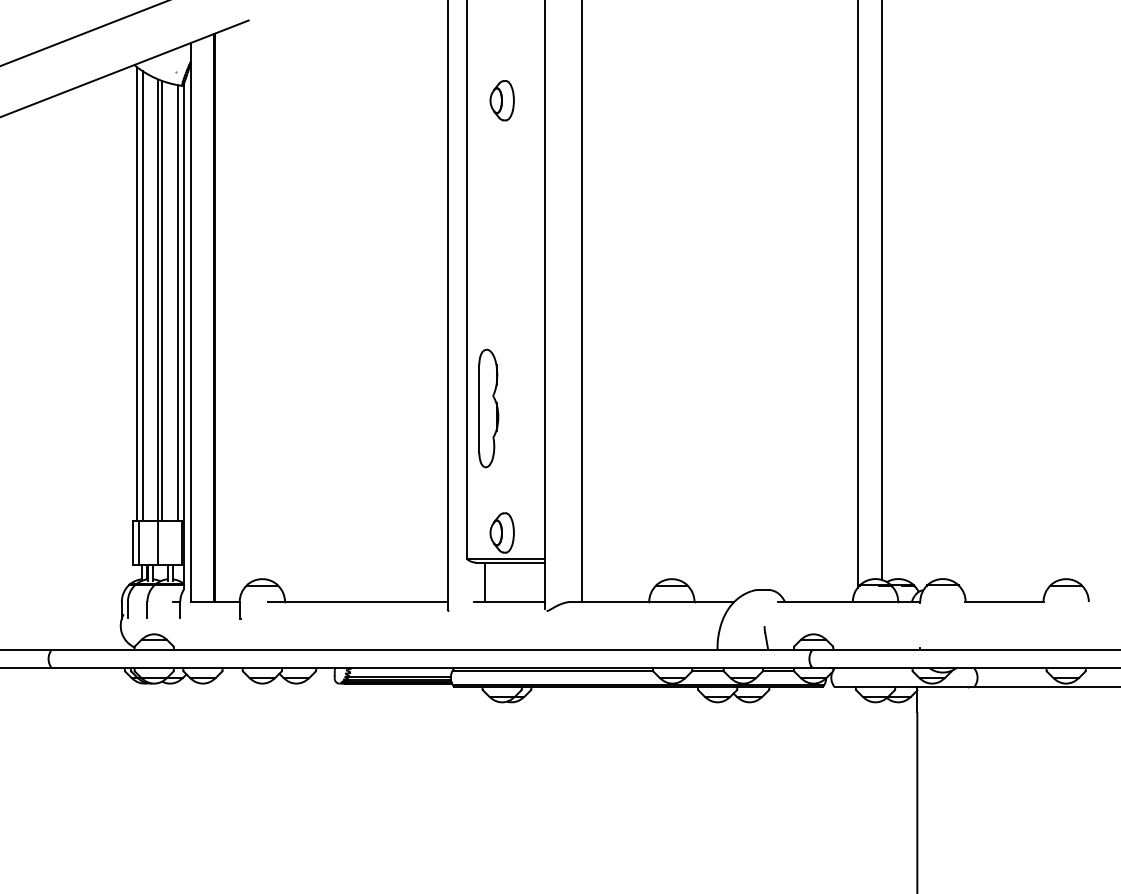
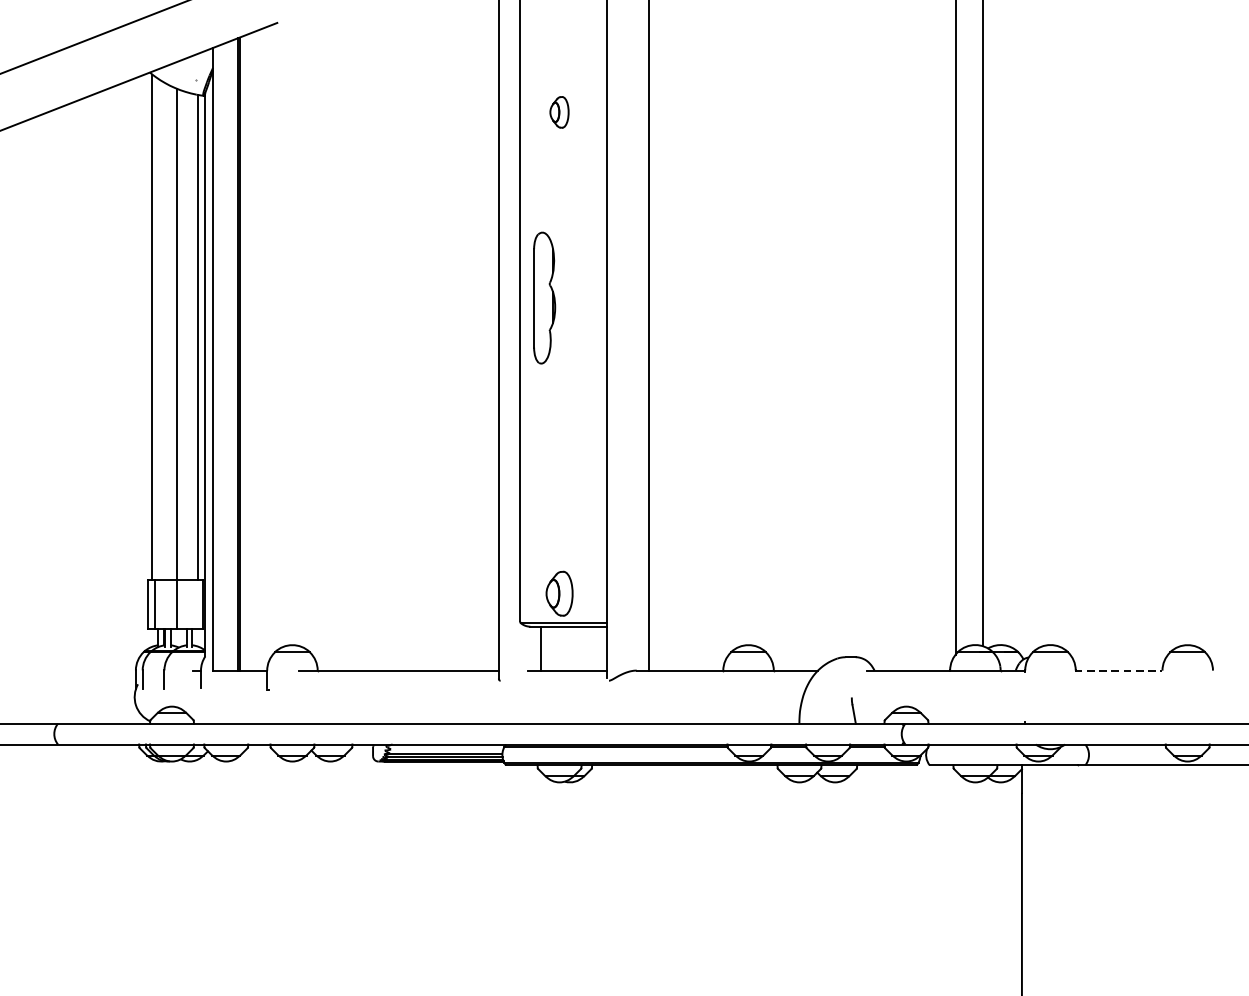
part: (501, 100) -> (558, 112), size x0.7
line: (142, 295) -> (158, 329), removed
line: (162, 300) -> (181, 334), removed
part: (488, 408) -> (544, 298), moved
line: (1004, 601) -> (1119, 670), solid -> dashed

